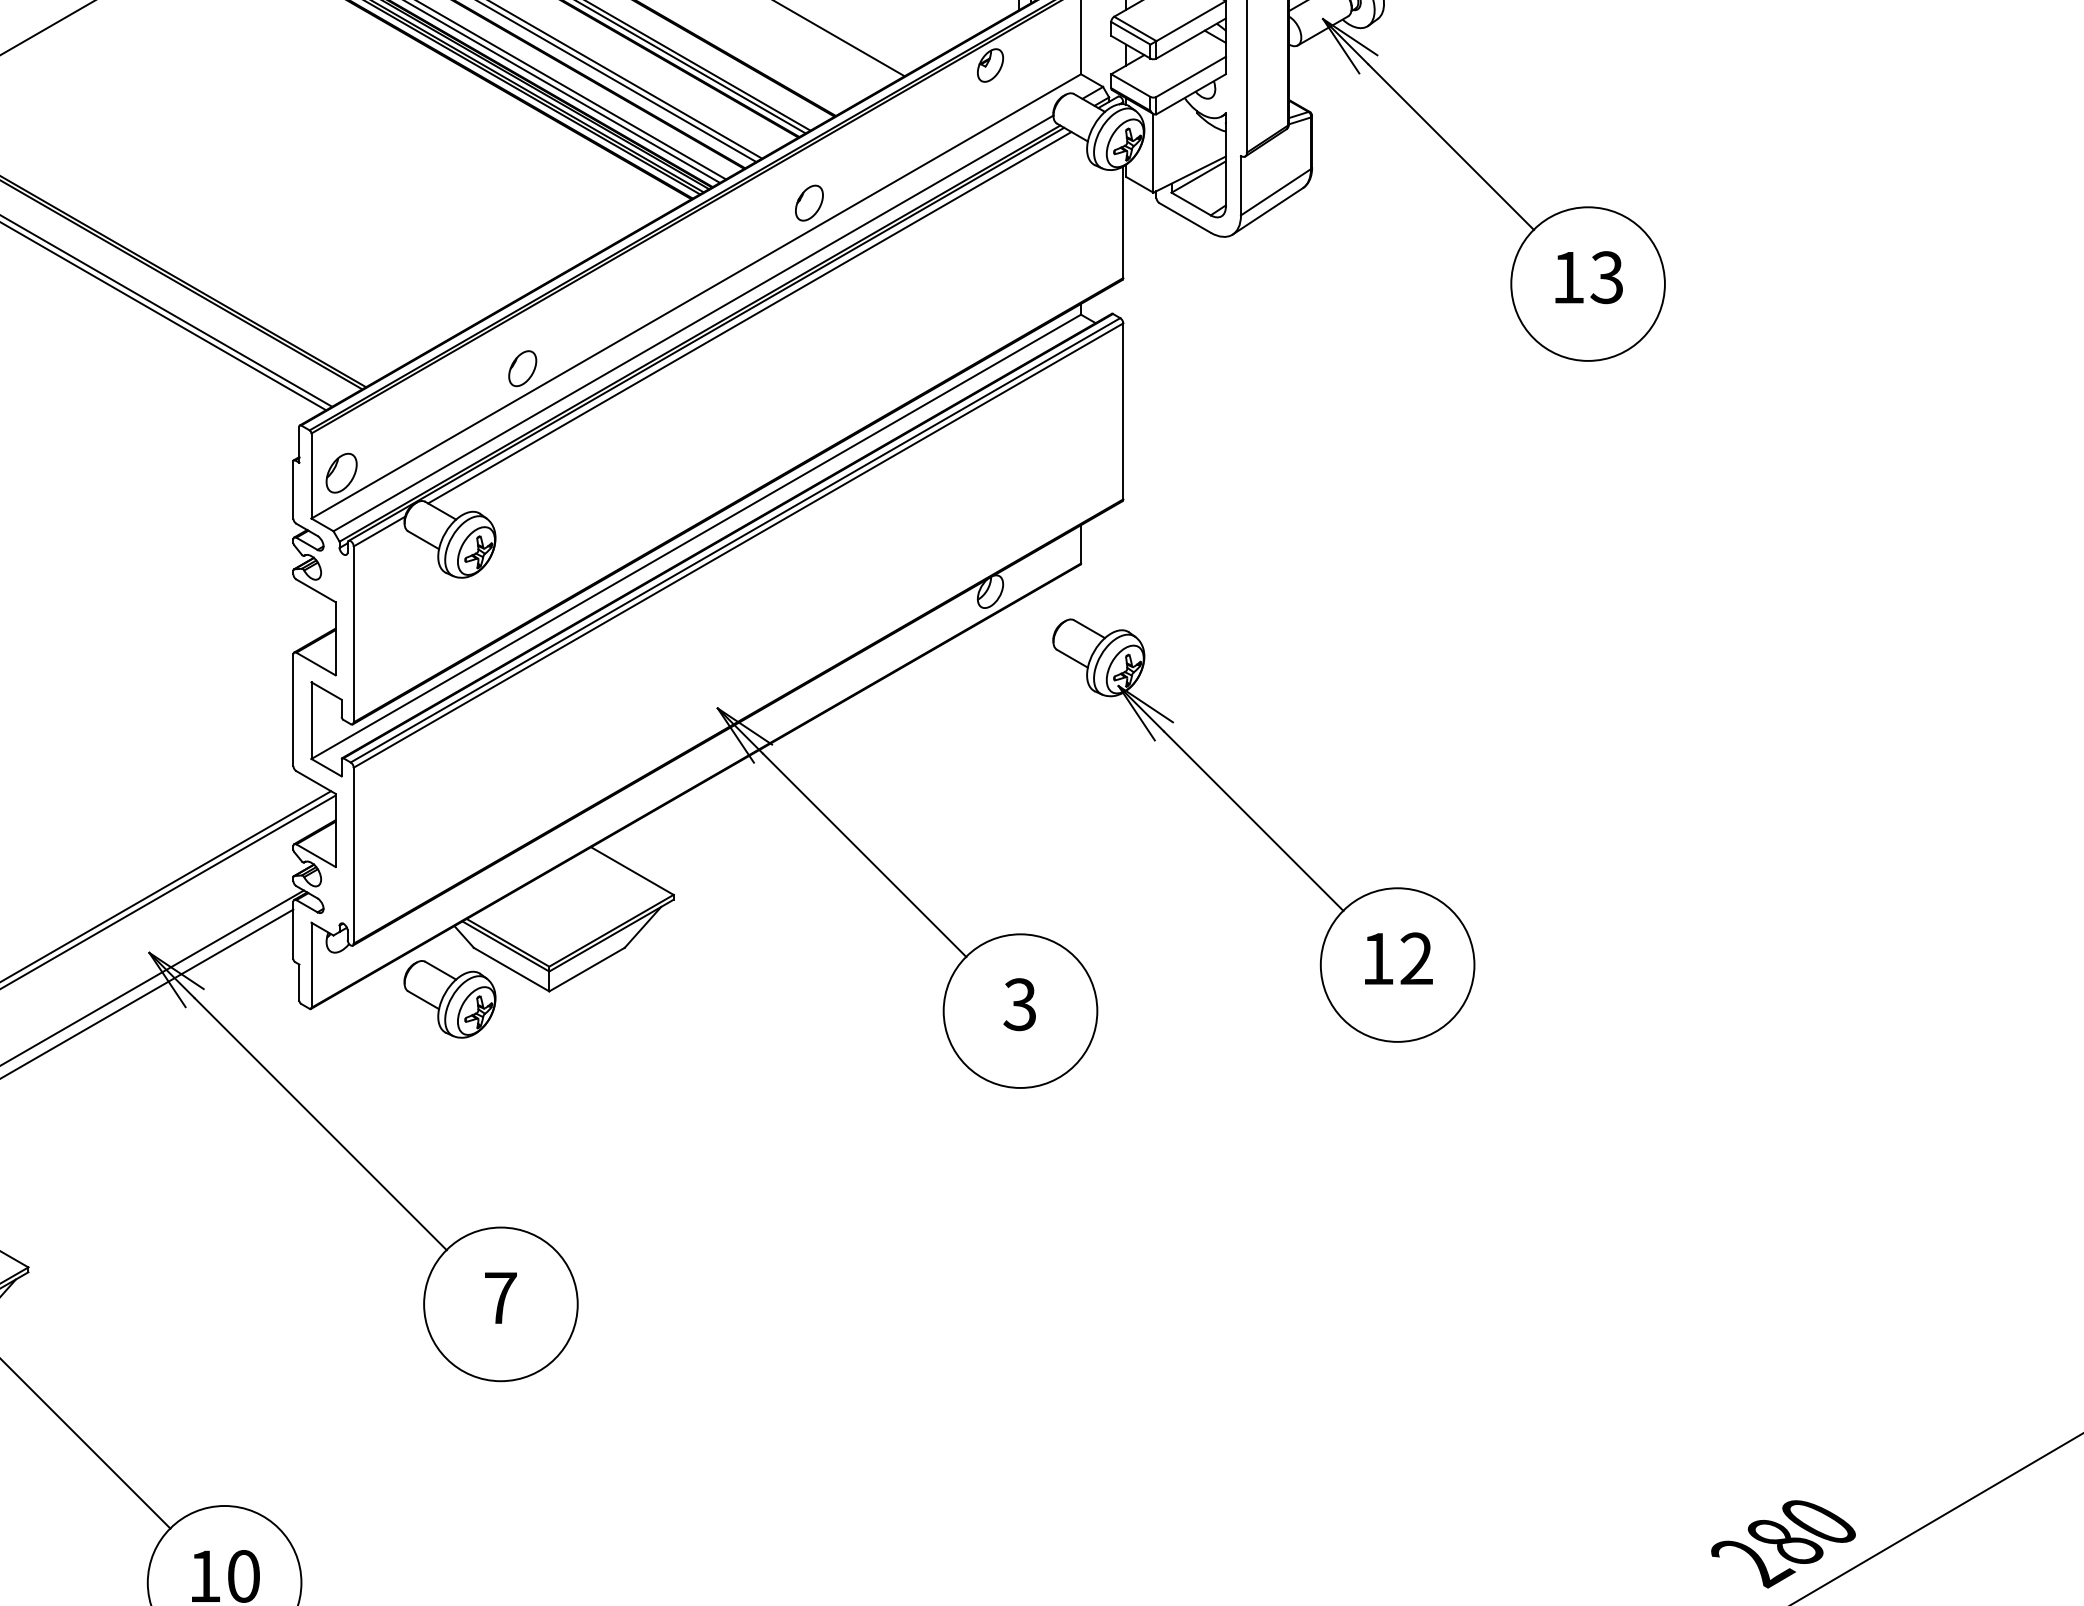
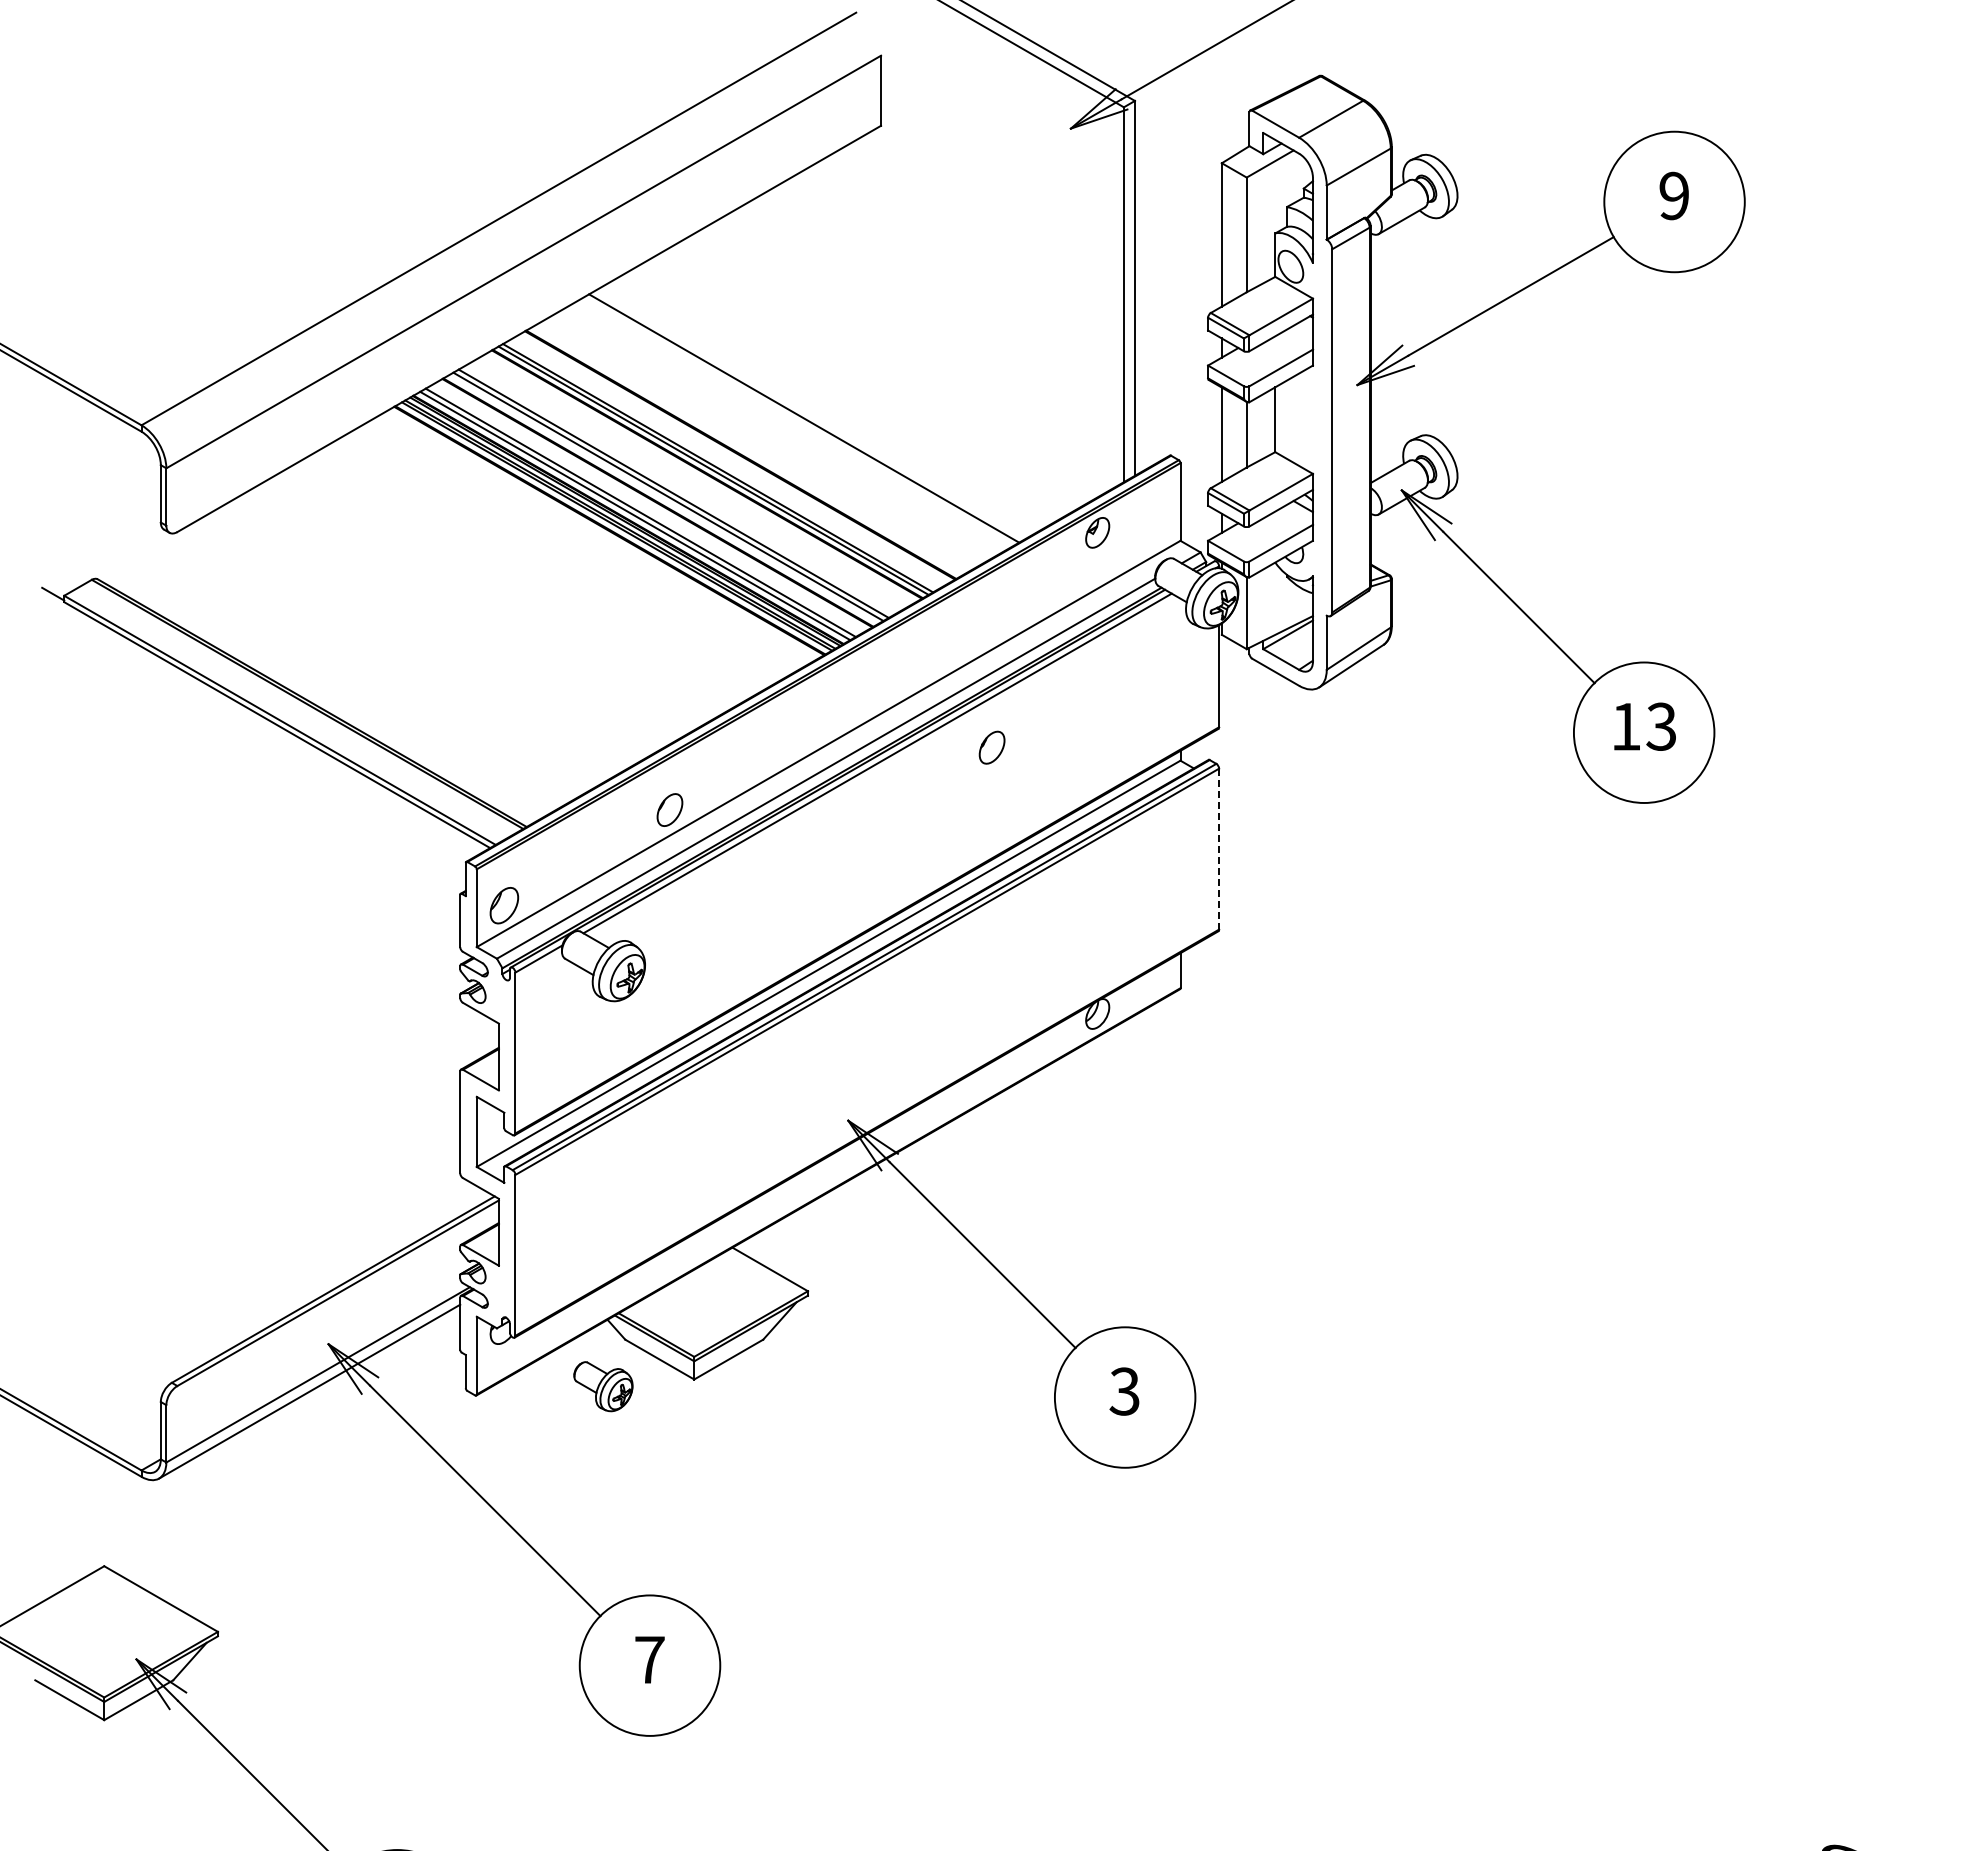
part: (808, 202) -> (991, 747), moved
line: (1123, 410) -> (1219, 848), solid -> dashed
part: (1263, 830) -> (1347, 1232), removed
part: (450, 999) -> (603, 1386), size x0.7

